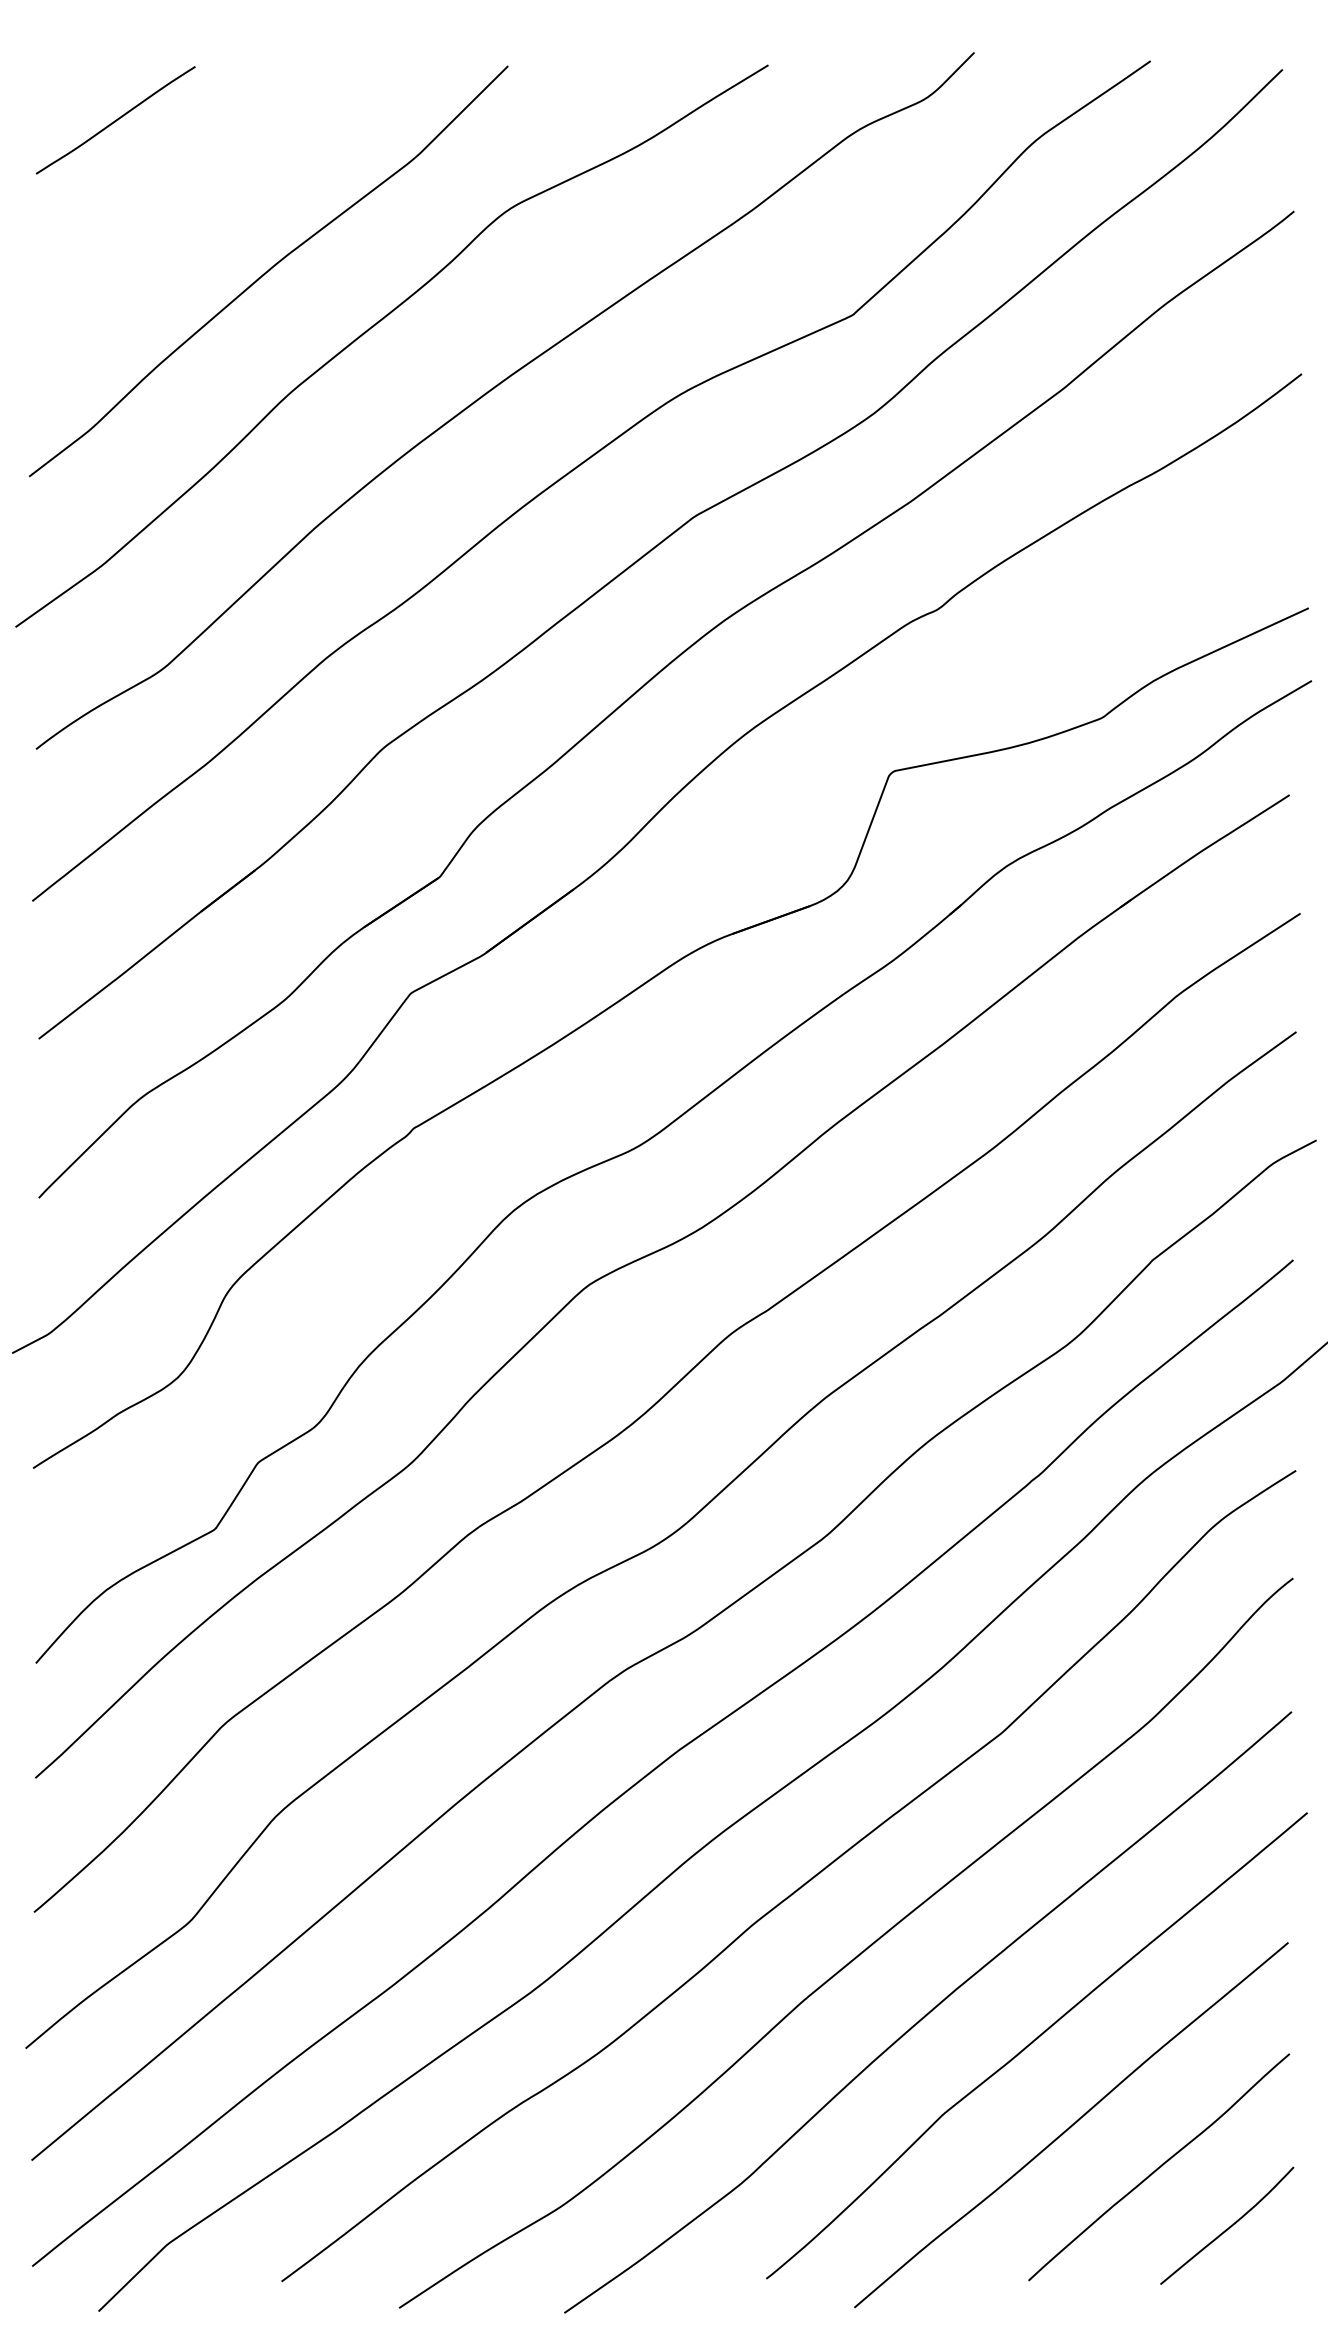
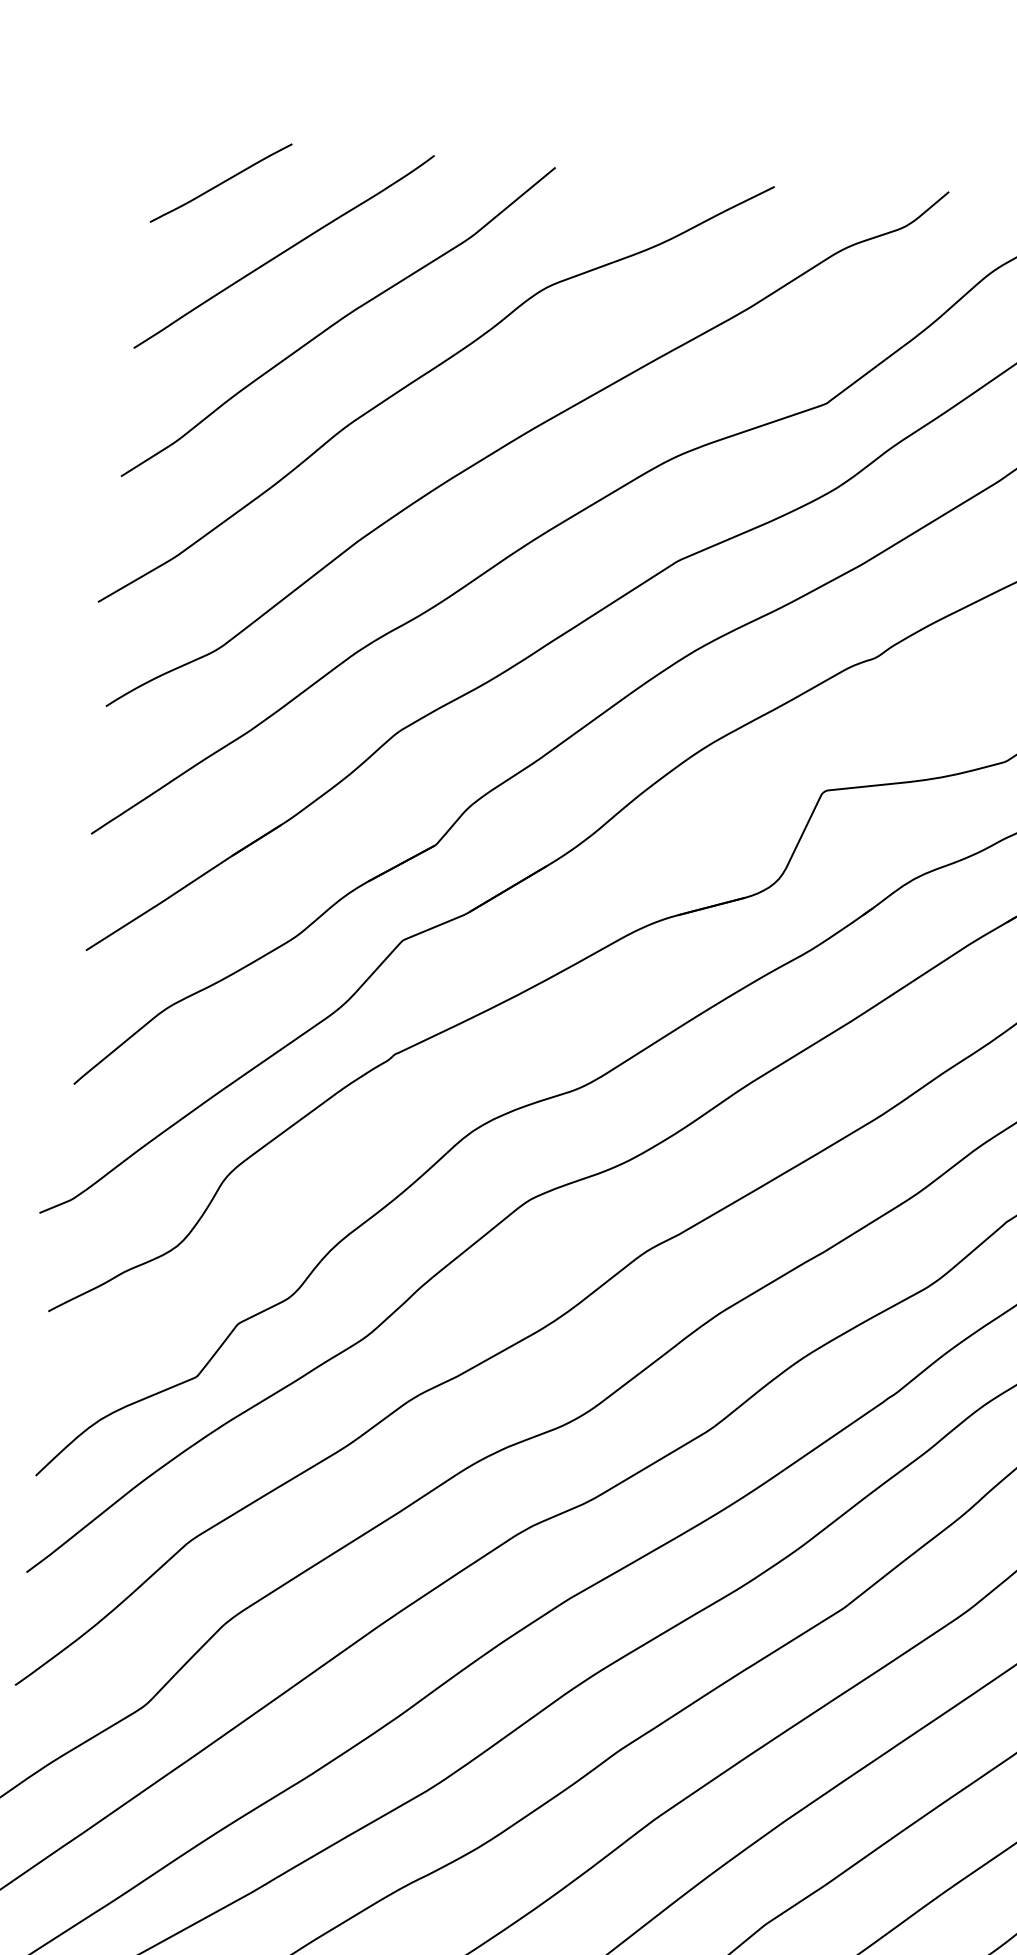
curve: (197, 194) -> (284, 251), added

